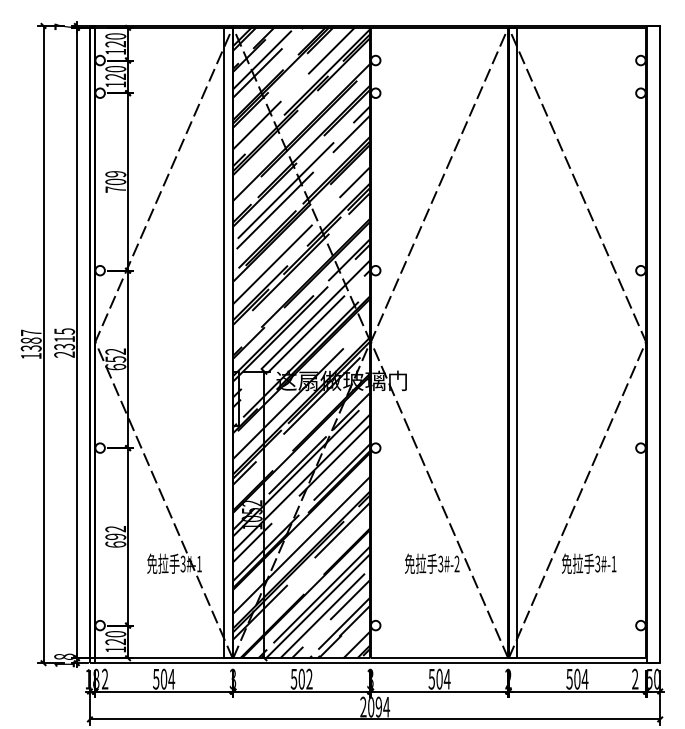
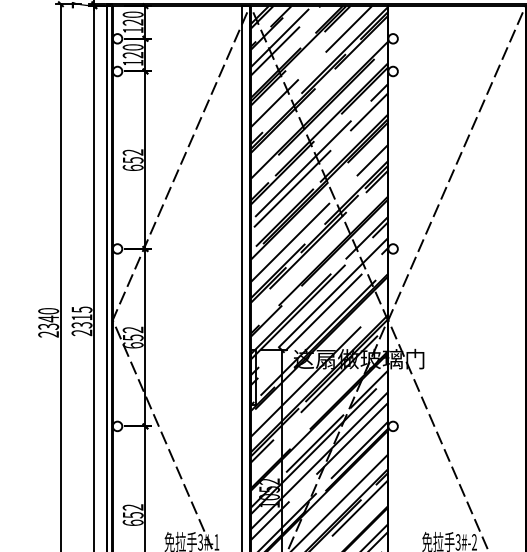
text: (115, 181) -> (132, 159), 709 -> 652
text: (30, 344) -> (47, 322), 1387 -> 2340
text: (115, 536) -> (132, 514), 692 -> 652

